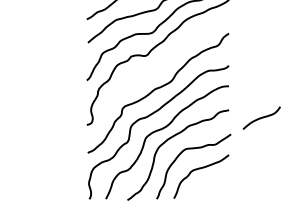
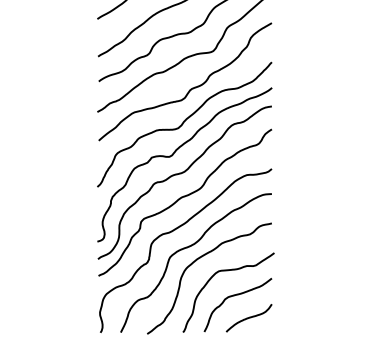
curve: (155, 70) -> (181, 174), added
curve: (261, 118) -> (248, 318), moved

